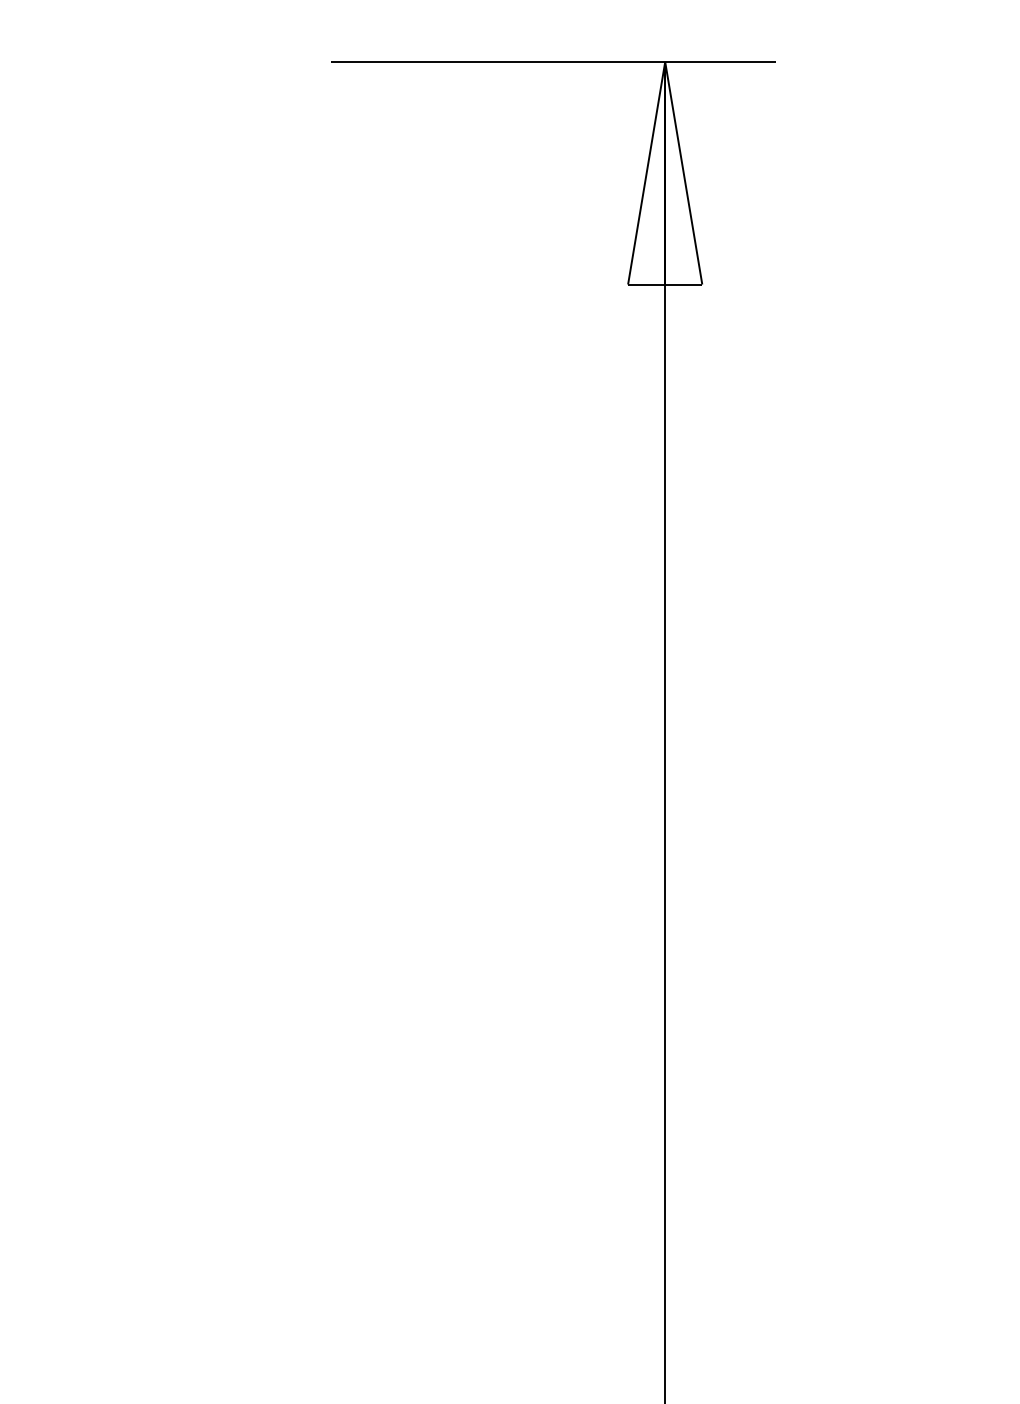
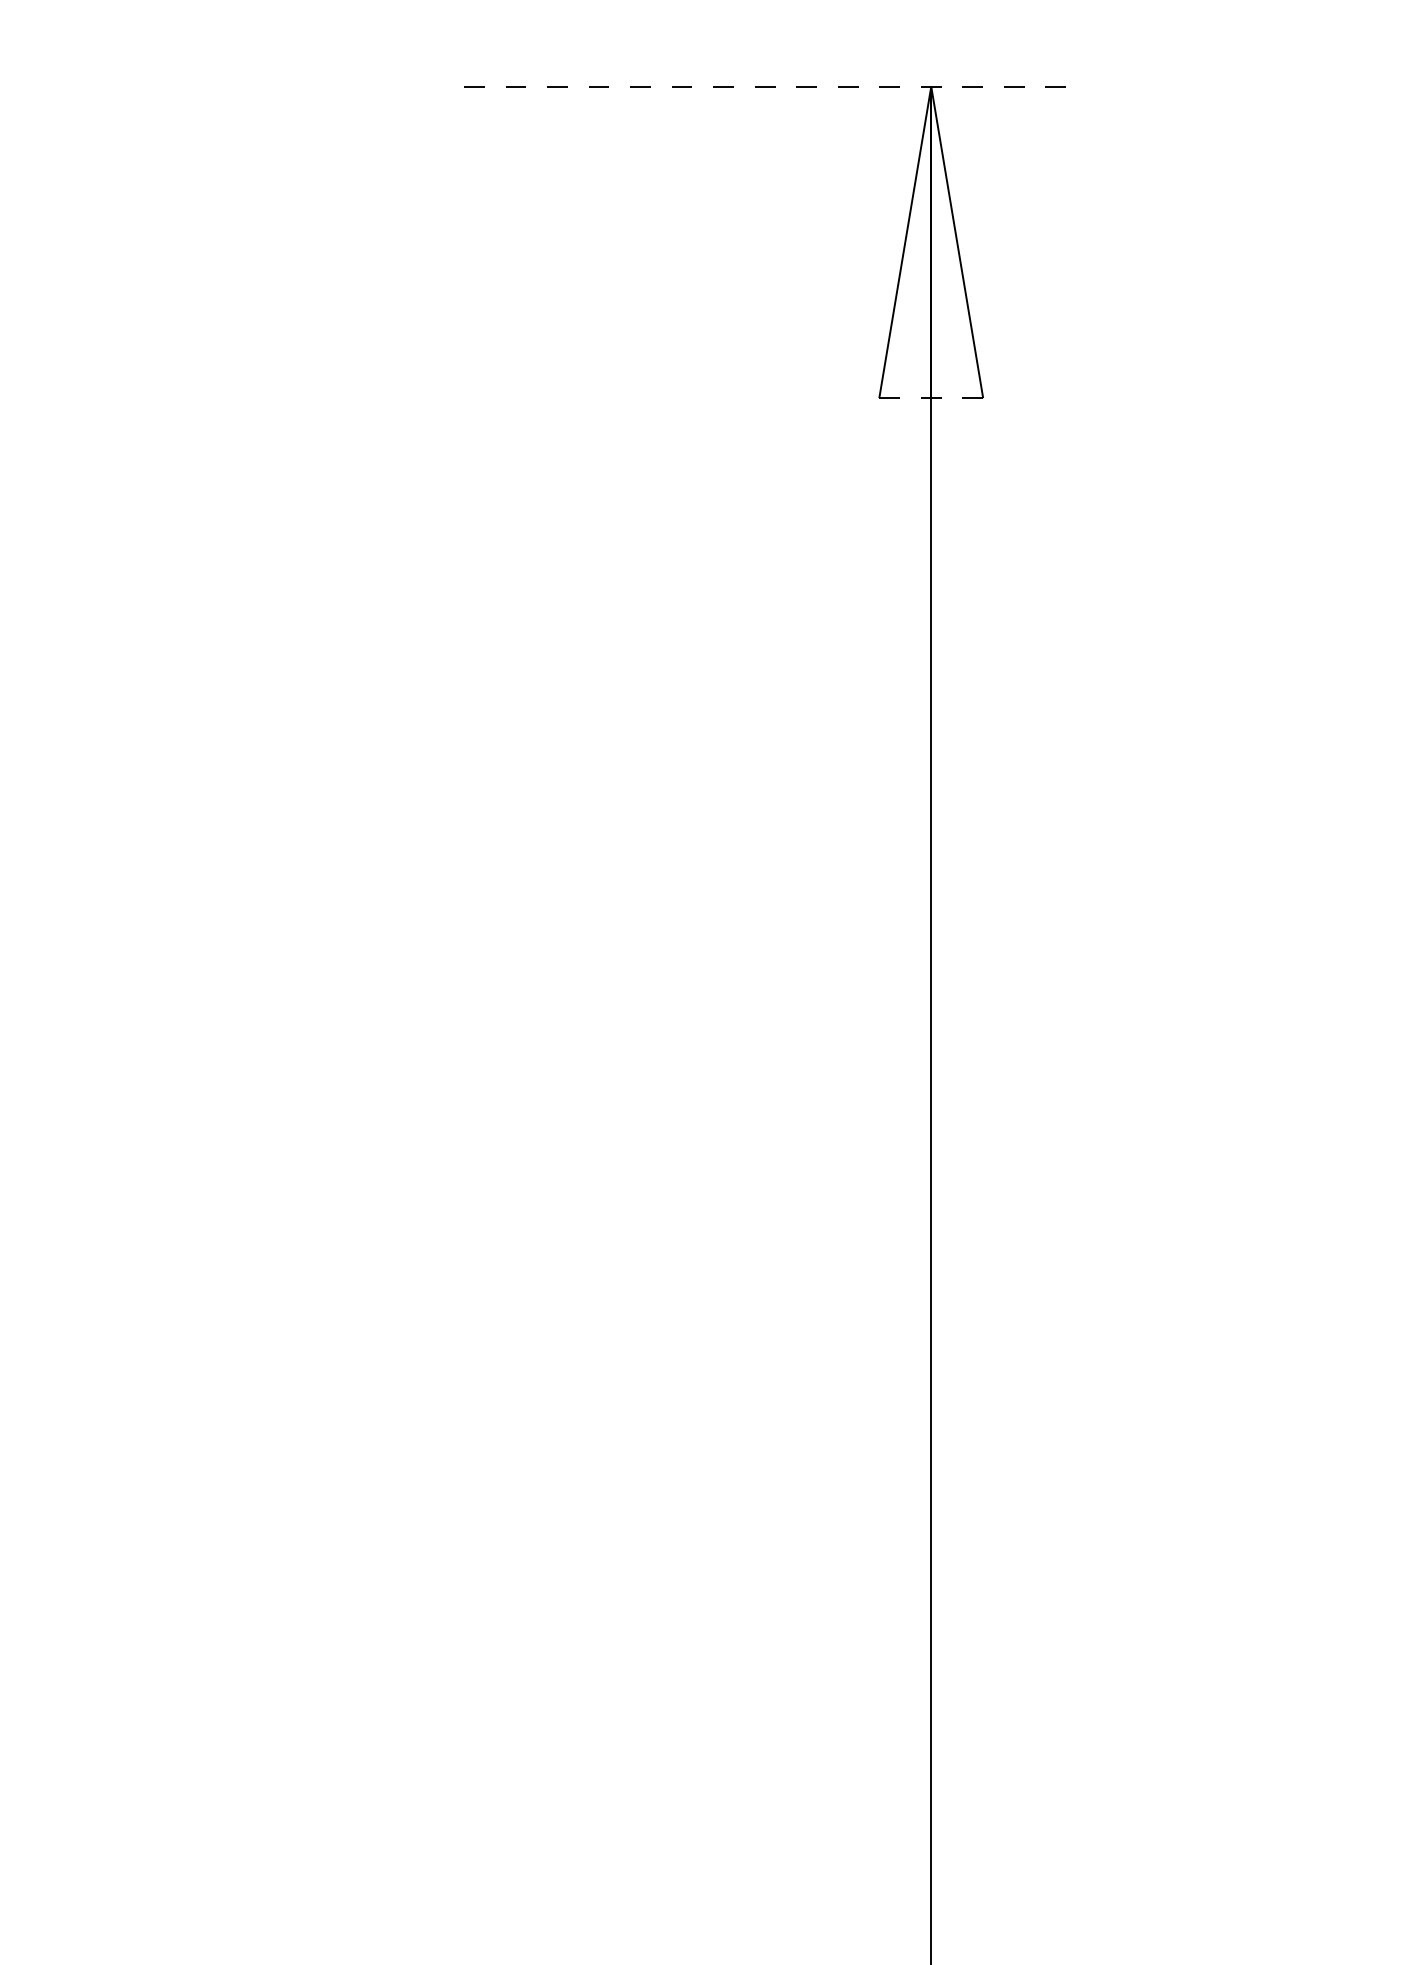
line: (553, 61) -> (775, 86), solid -> dashed
line: (665, 284) -> (931, 398), solid -> dashed

